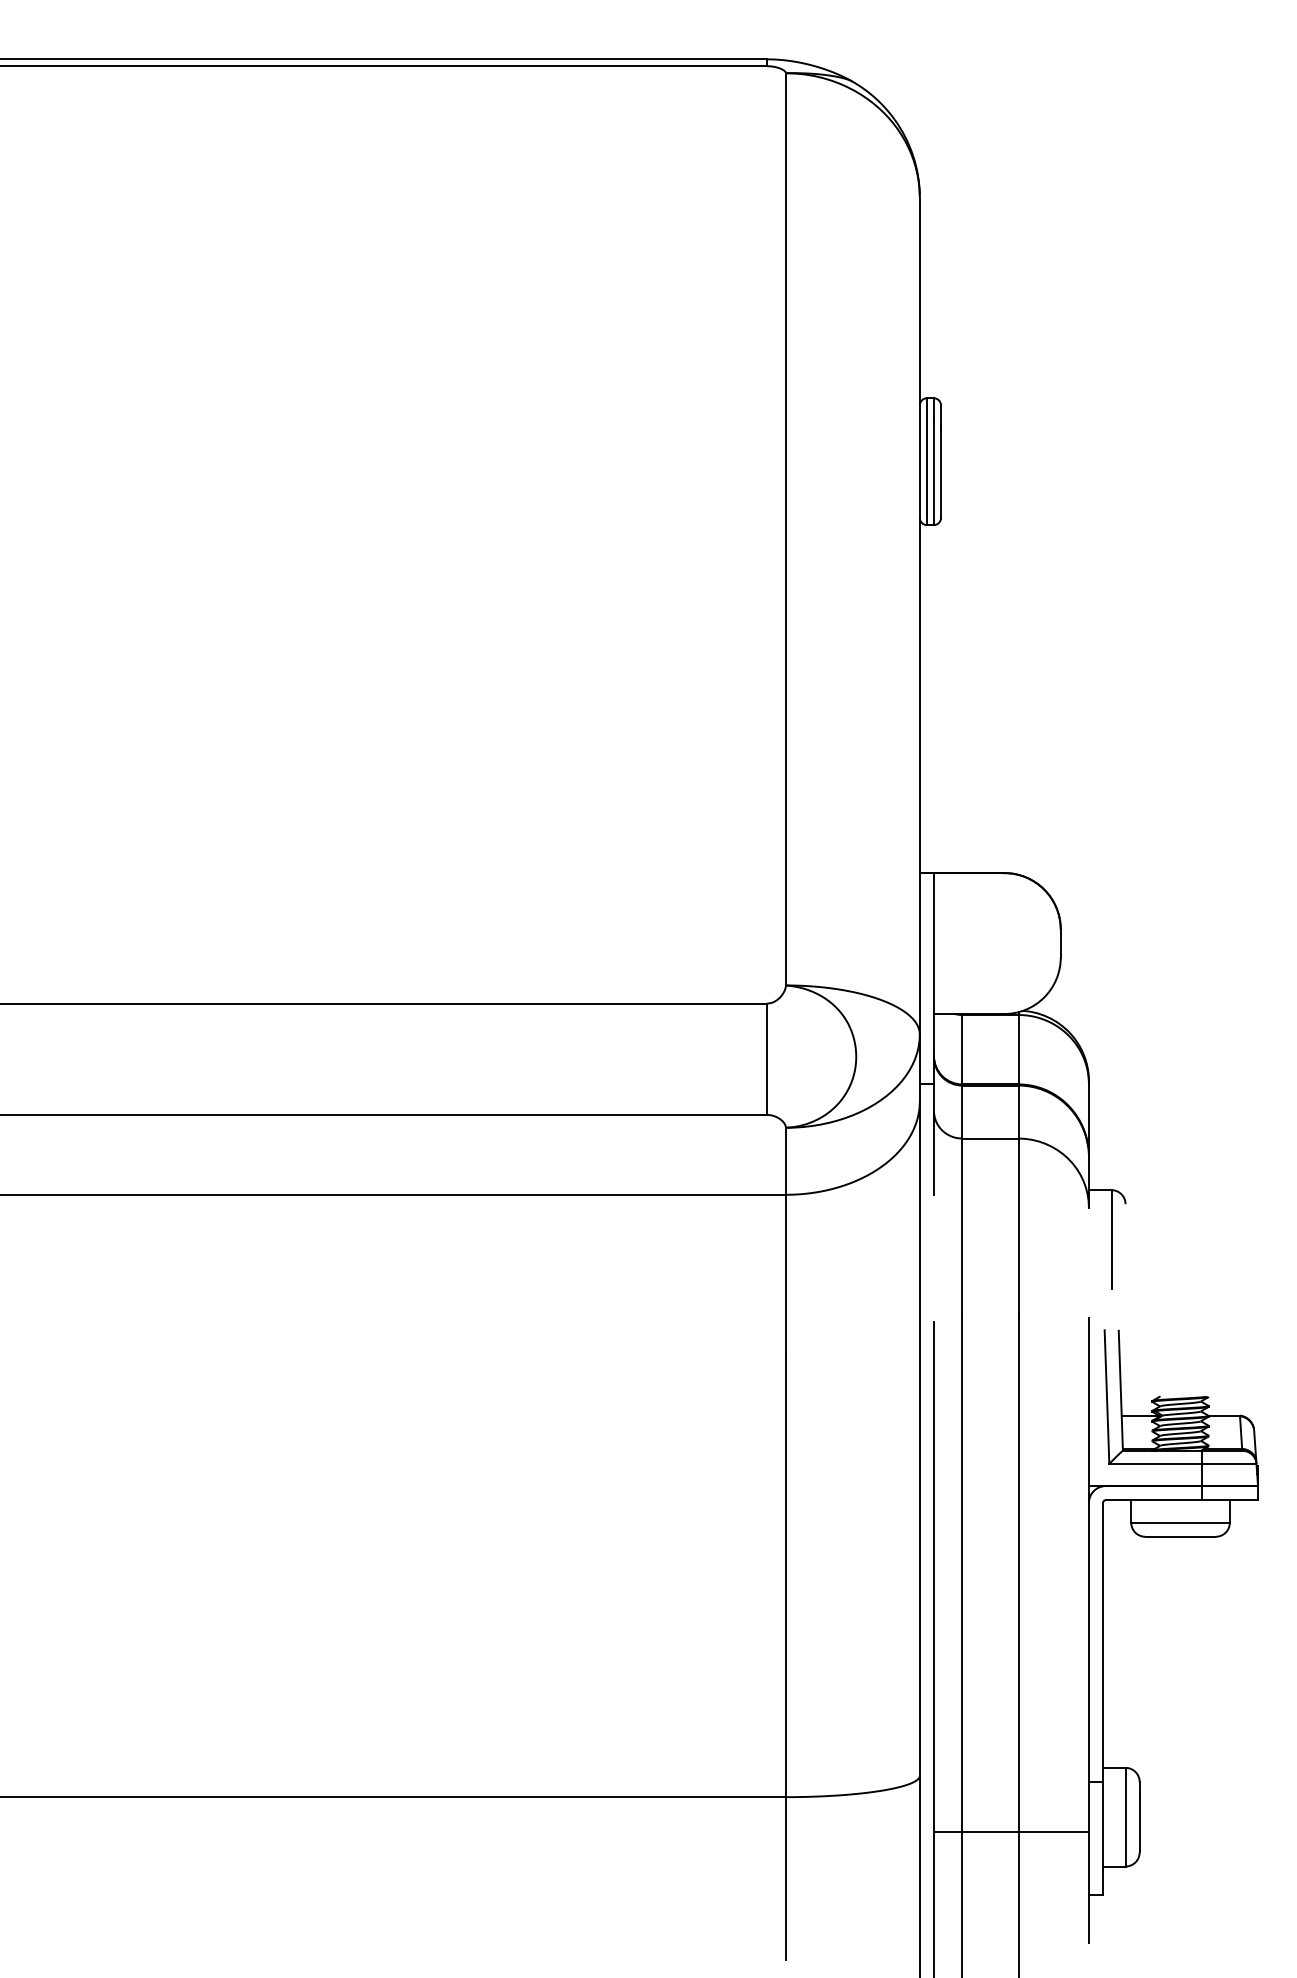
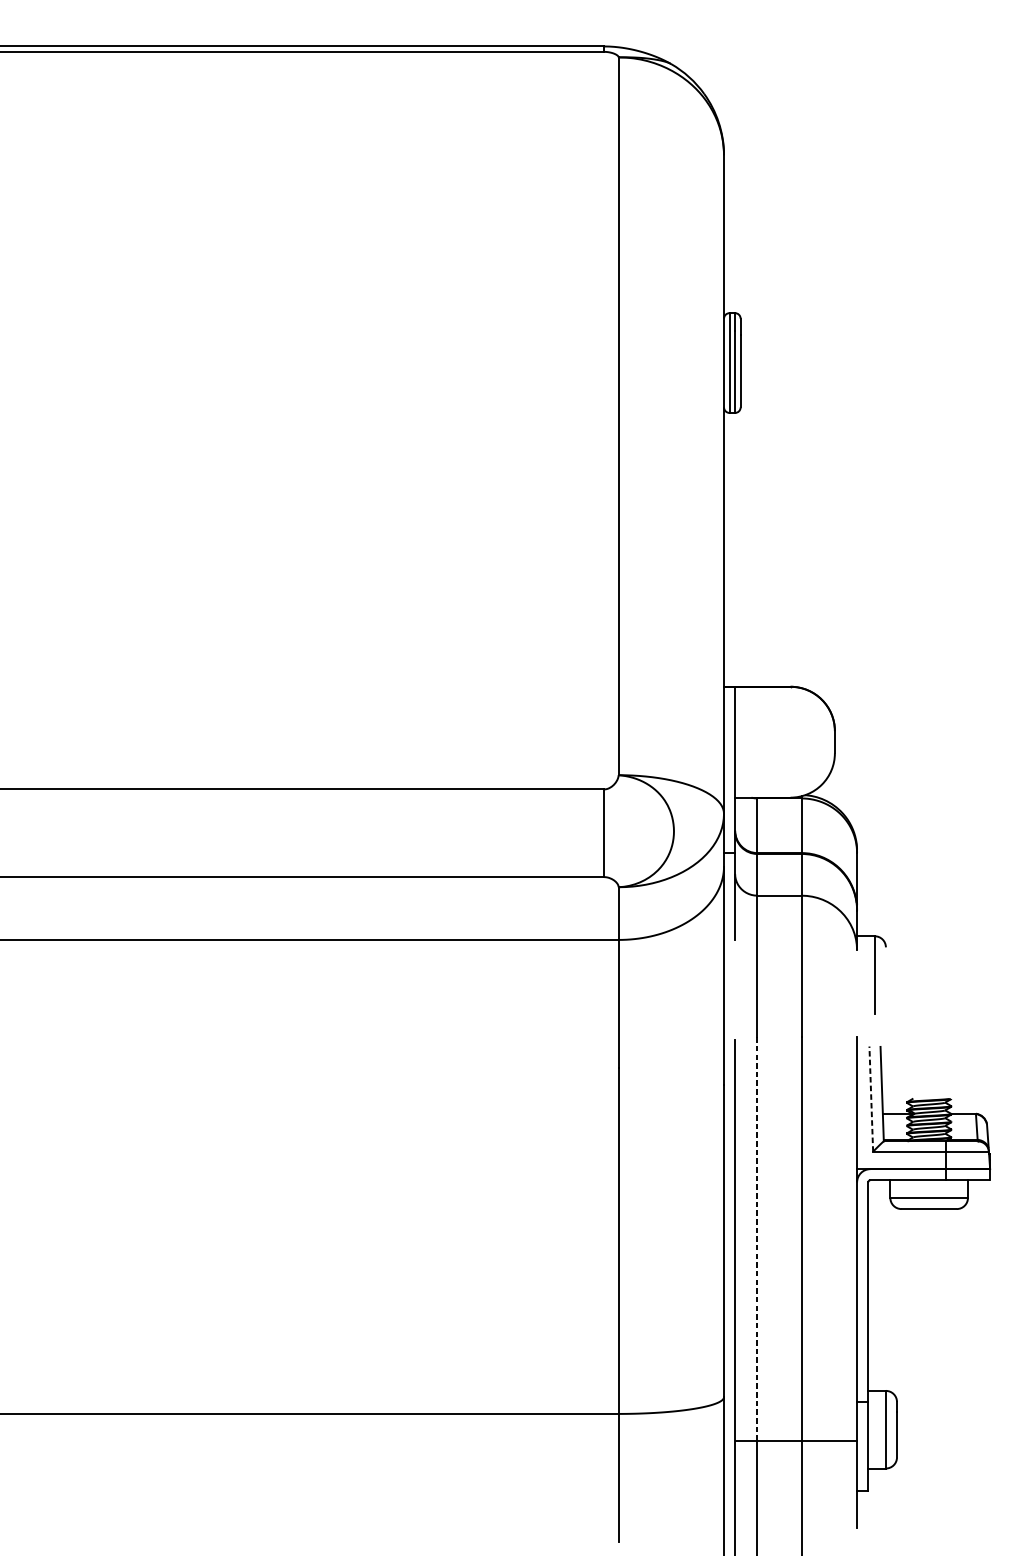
line: (1106, 1397) -> (870, 1099), solid -> dashed
line: (962, 1575) -> (757, 1239), solid -> dashed

